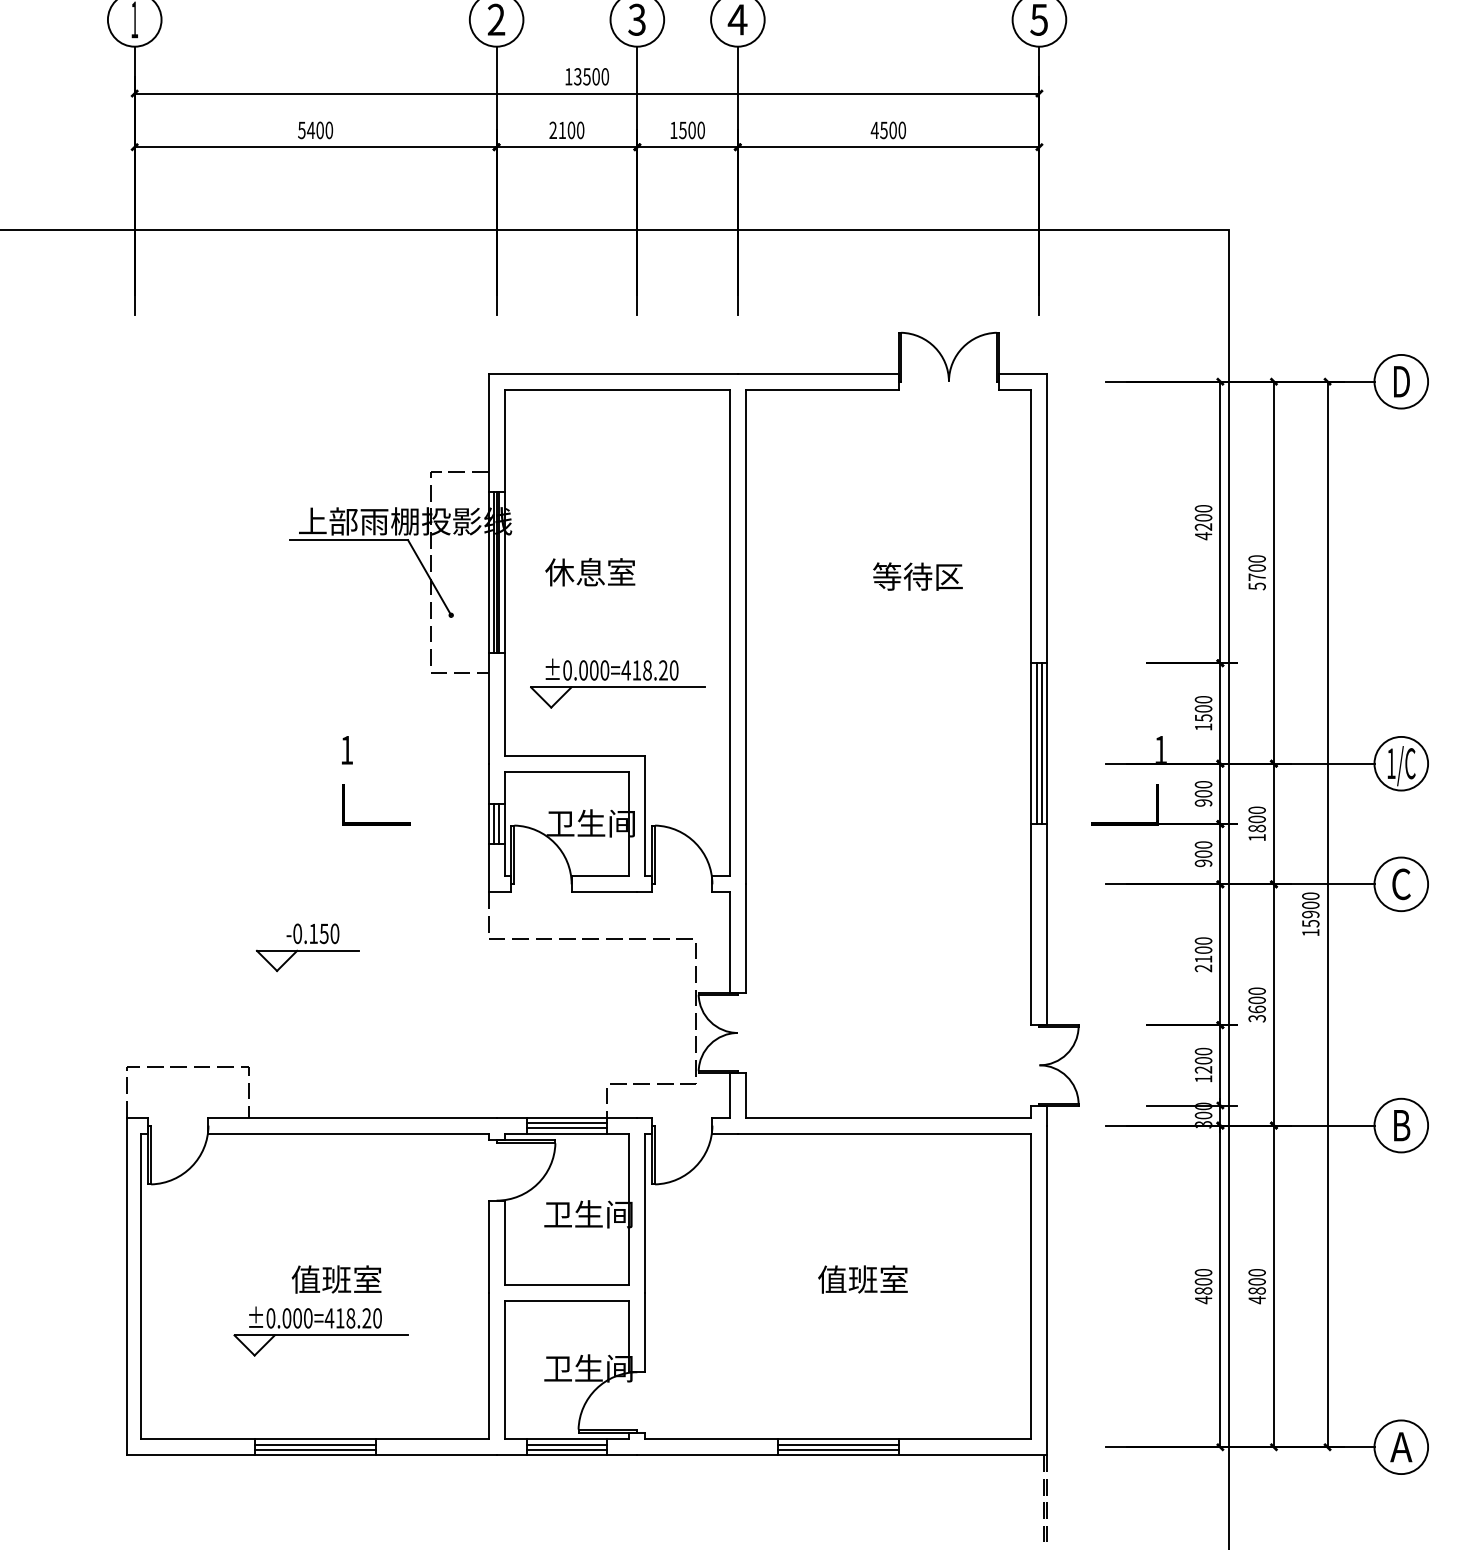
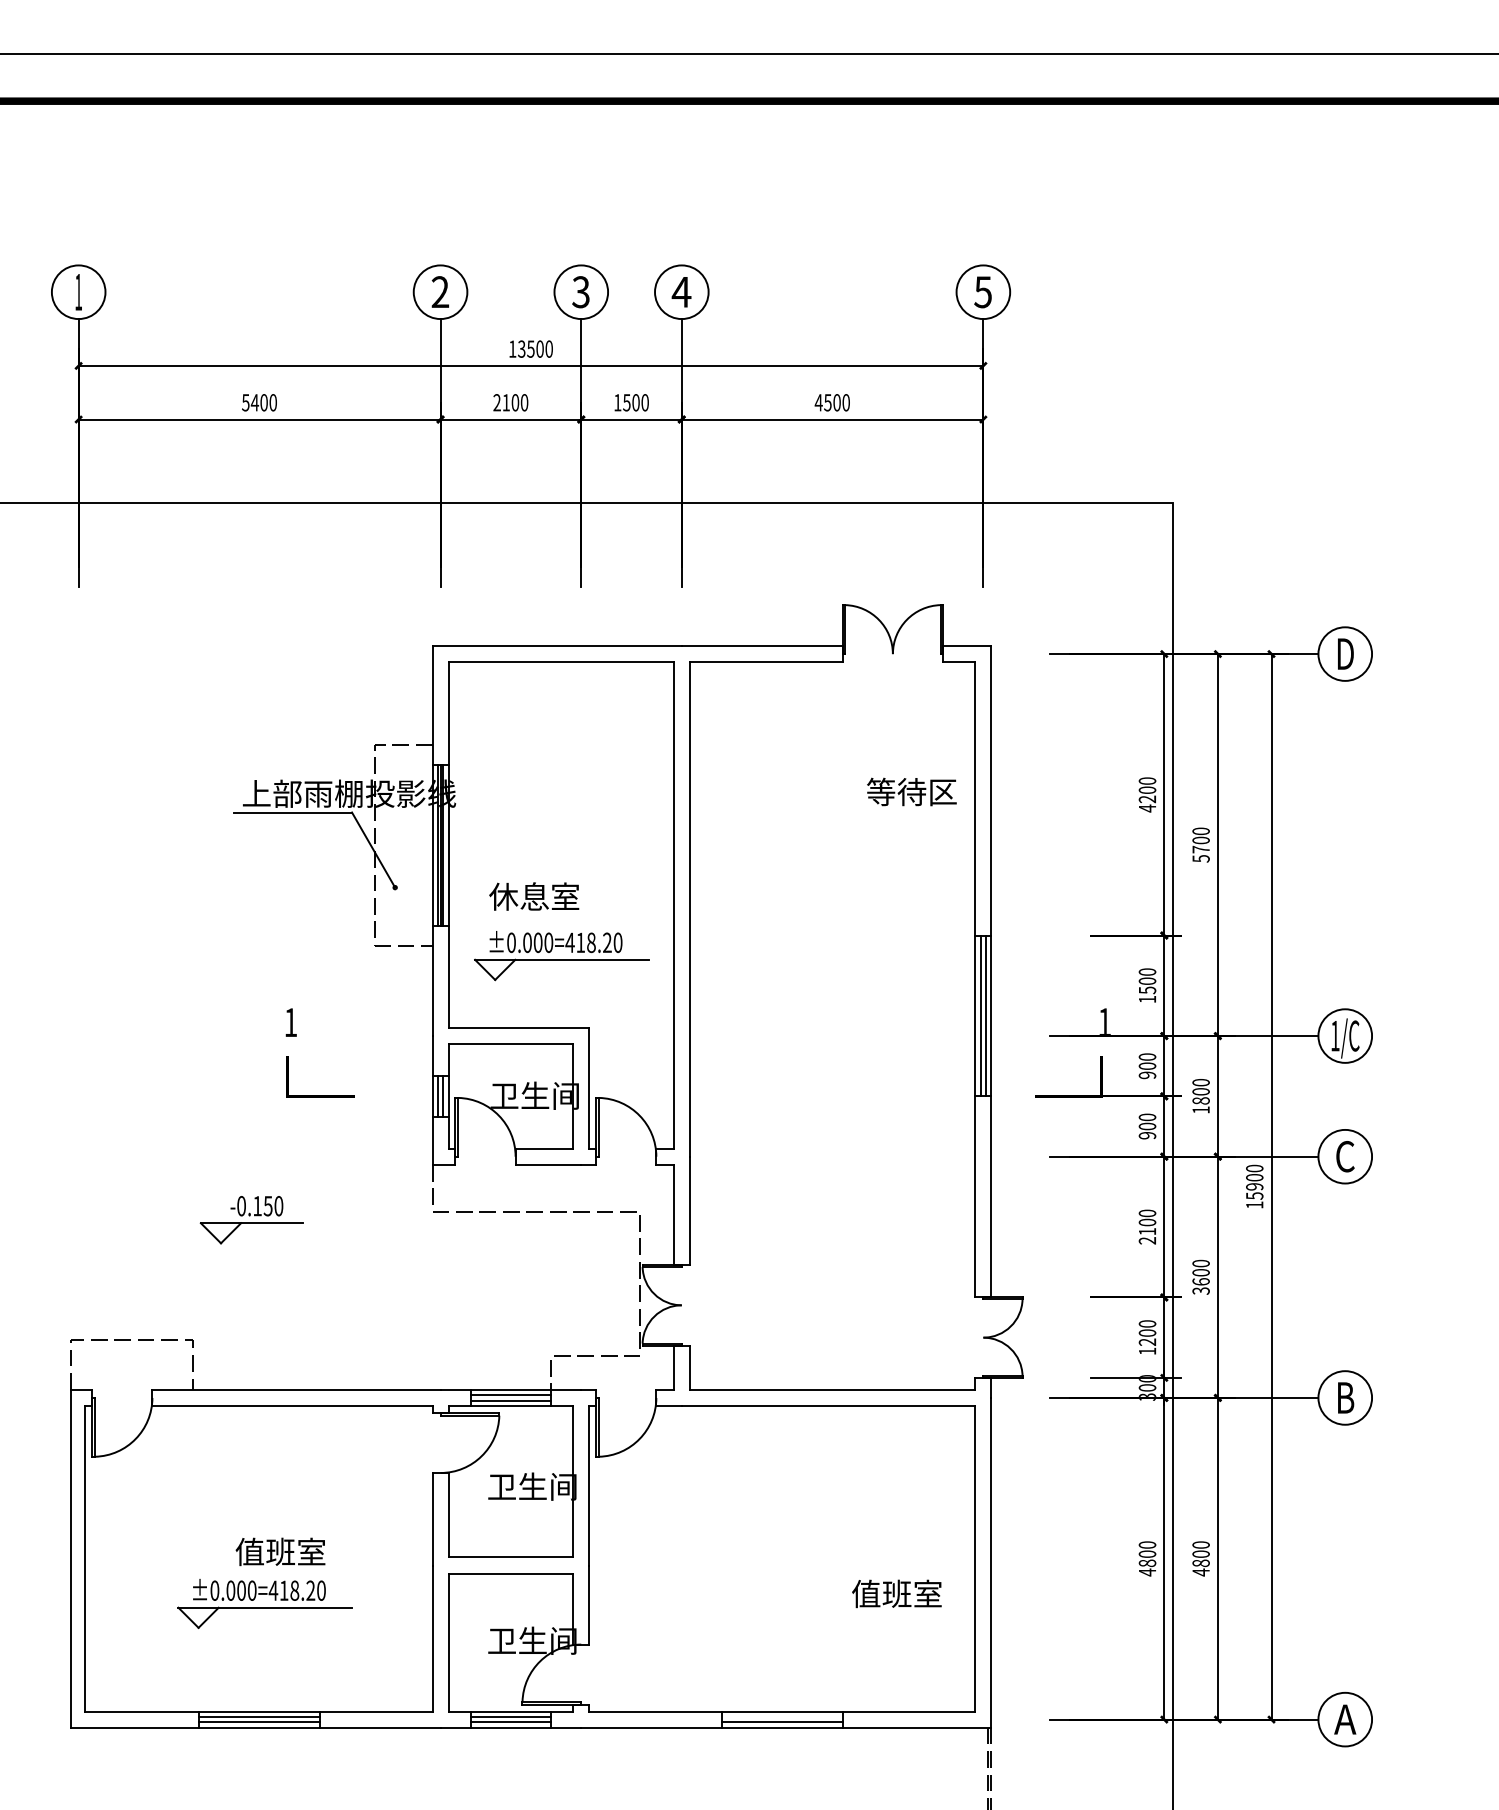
text: (590, 572) -> (534, 896), moved
text: (917, 576) -> (911, 791), moved
text: (862, 1279) -> (896, 1593), moved
line: (838, 1444) -> (782, 1716), removed

